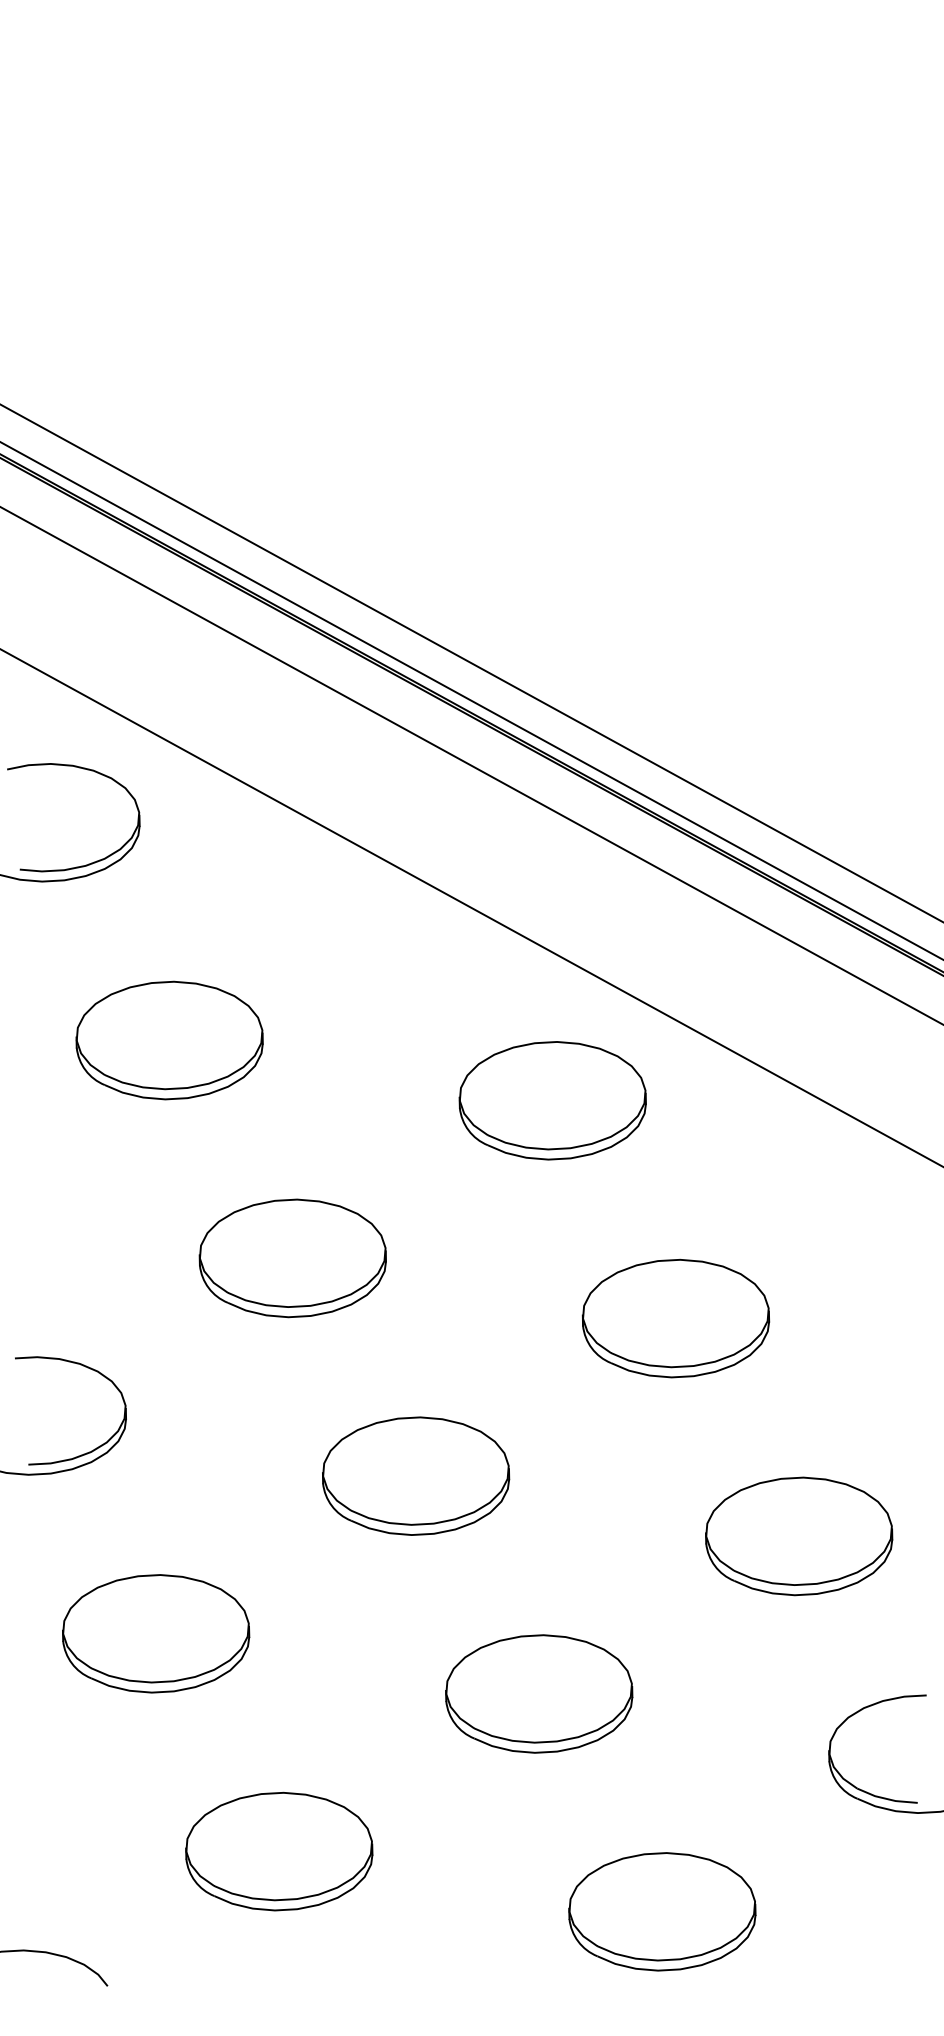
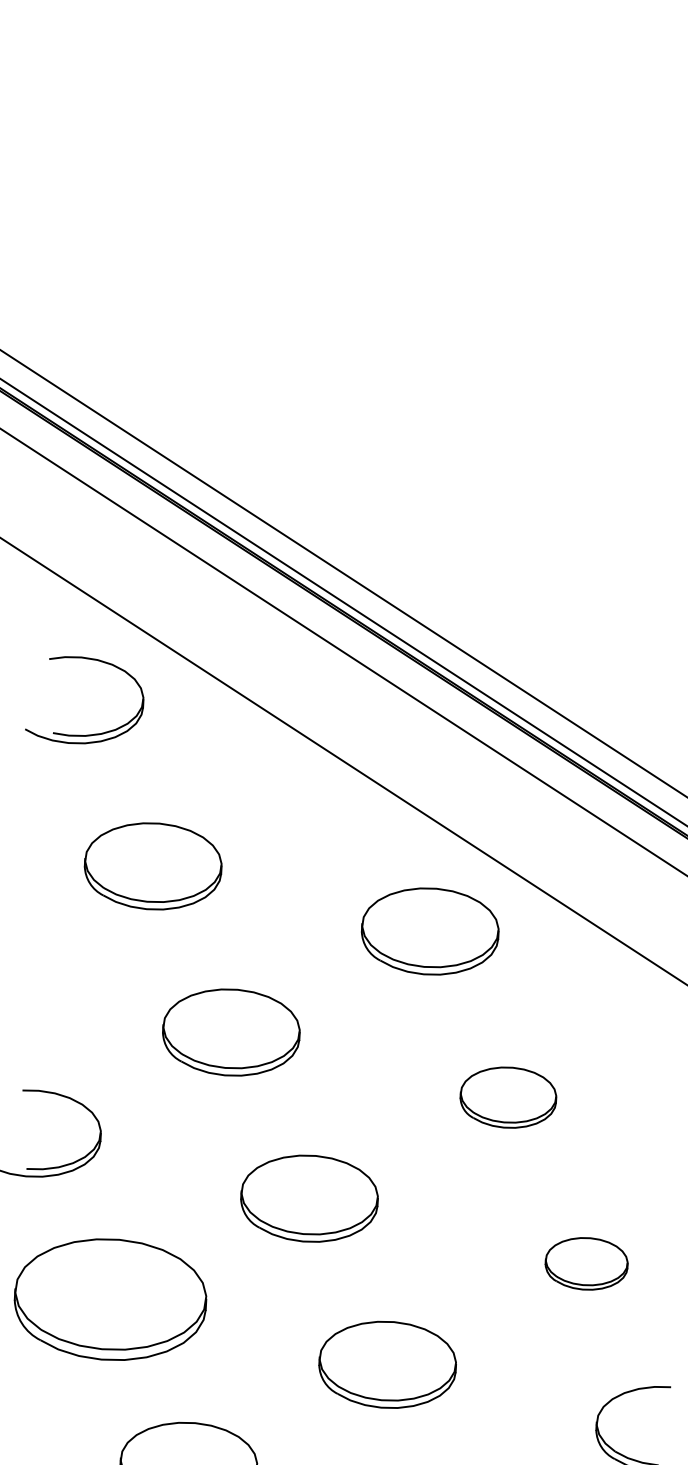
part: (675, 1318) -> (508, 1097), size x0.7
part: (799, 1536) -> (586, 1263), size x0.6
part: (156, 1633) -> (110, 1299), size x1.4

